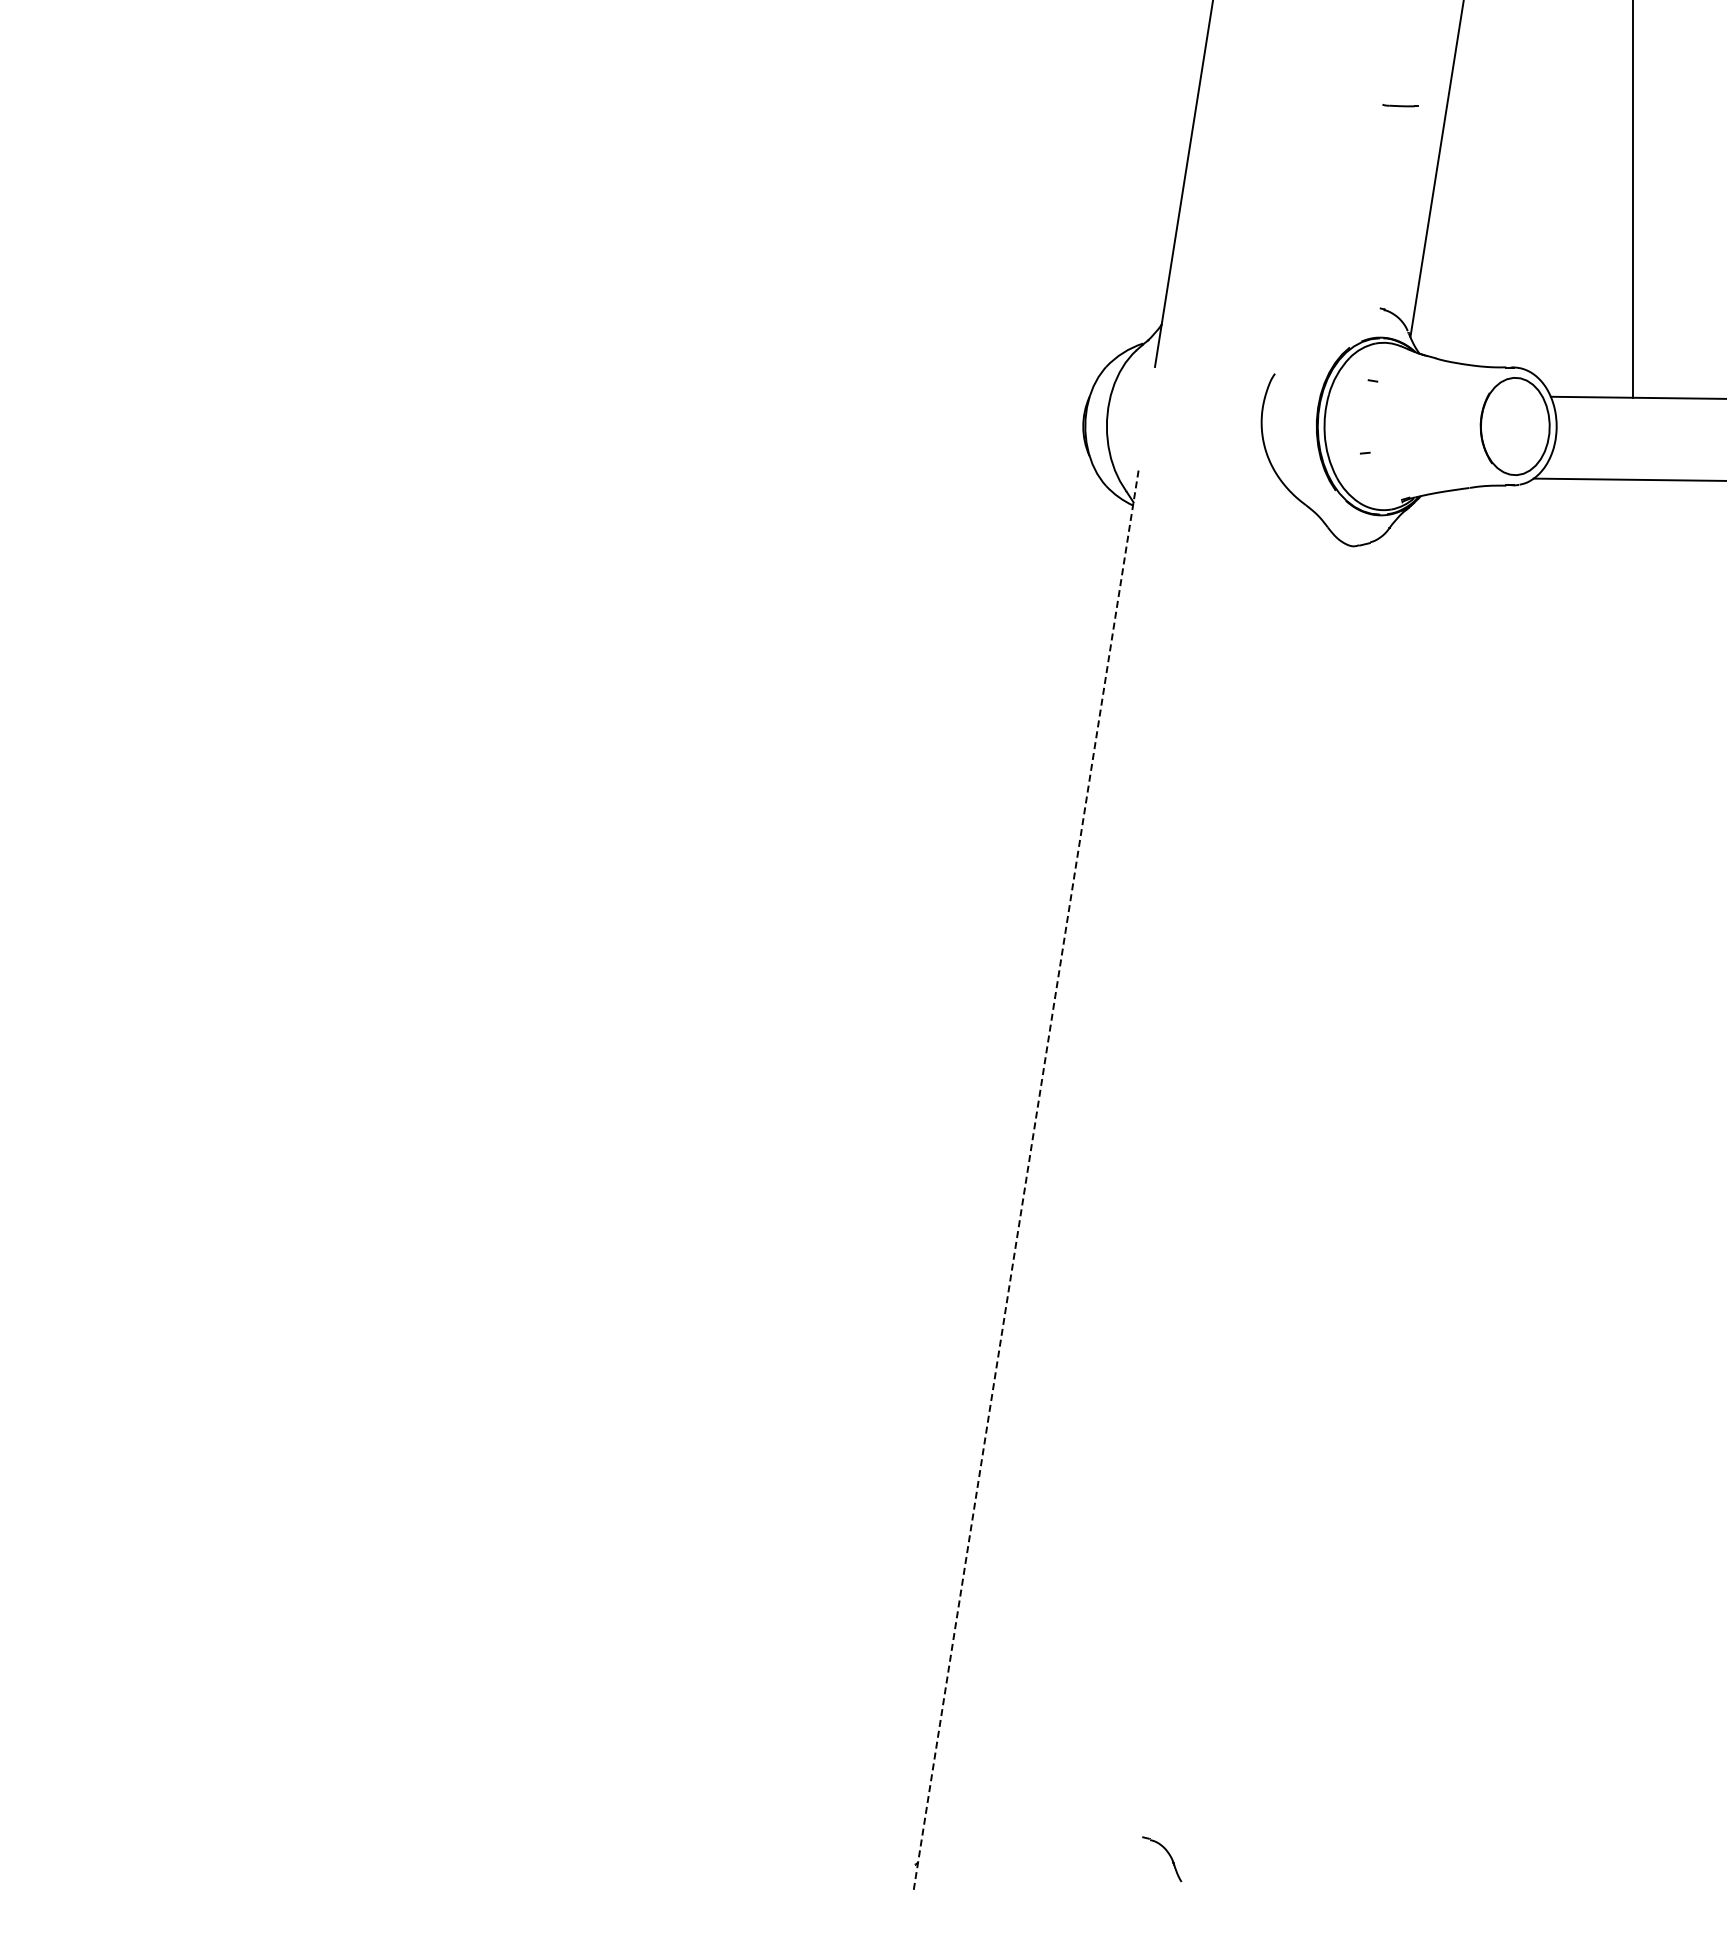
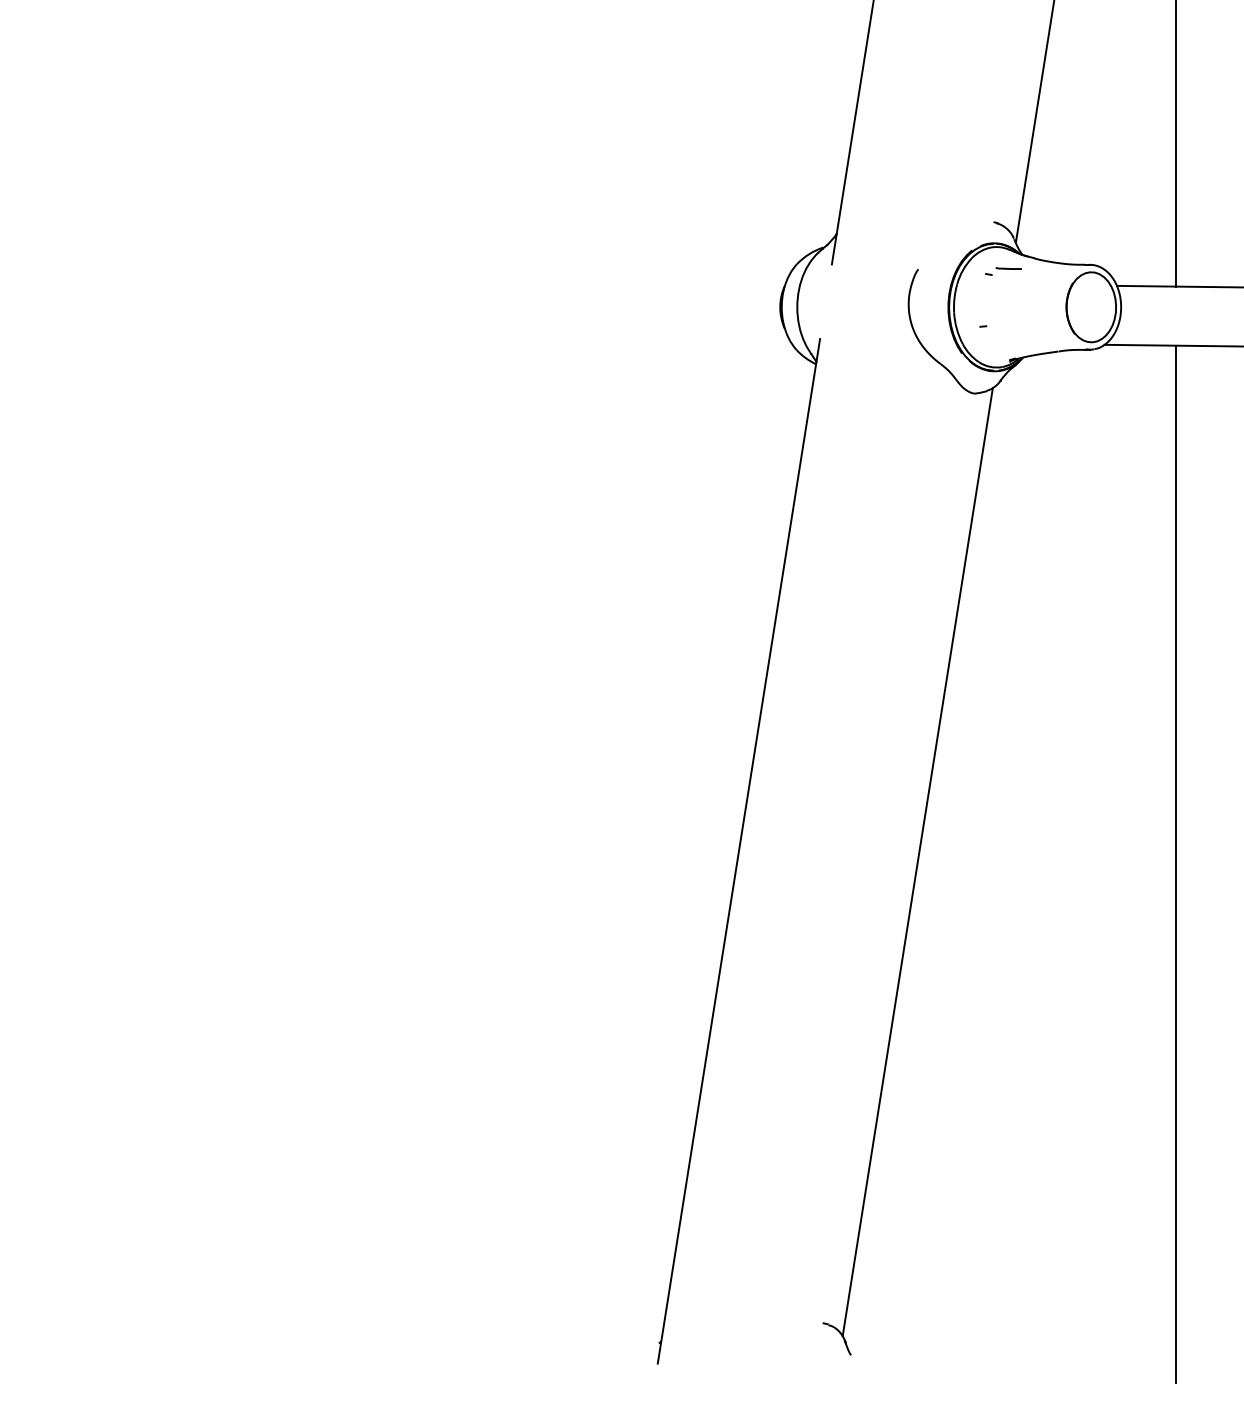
line: (1400, 105) -> (1008, 268), moved
line: (1025, 1182) -> (738, 851), dashed -> solid
line: (1273, 1196) -> (917, 861), added
line: (1633, 1199) -> (1176, 863), added

